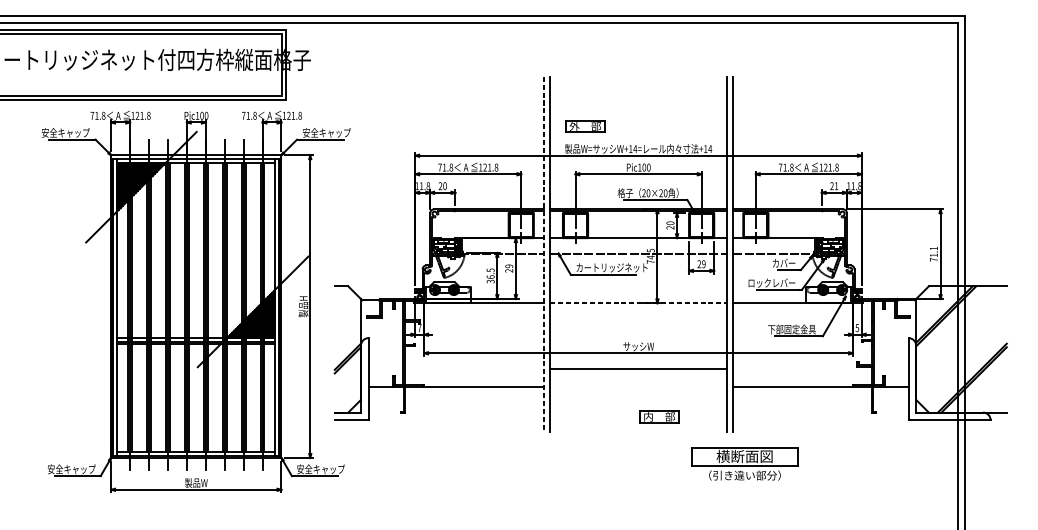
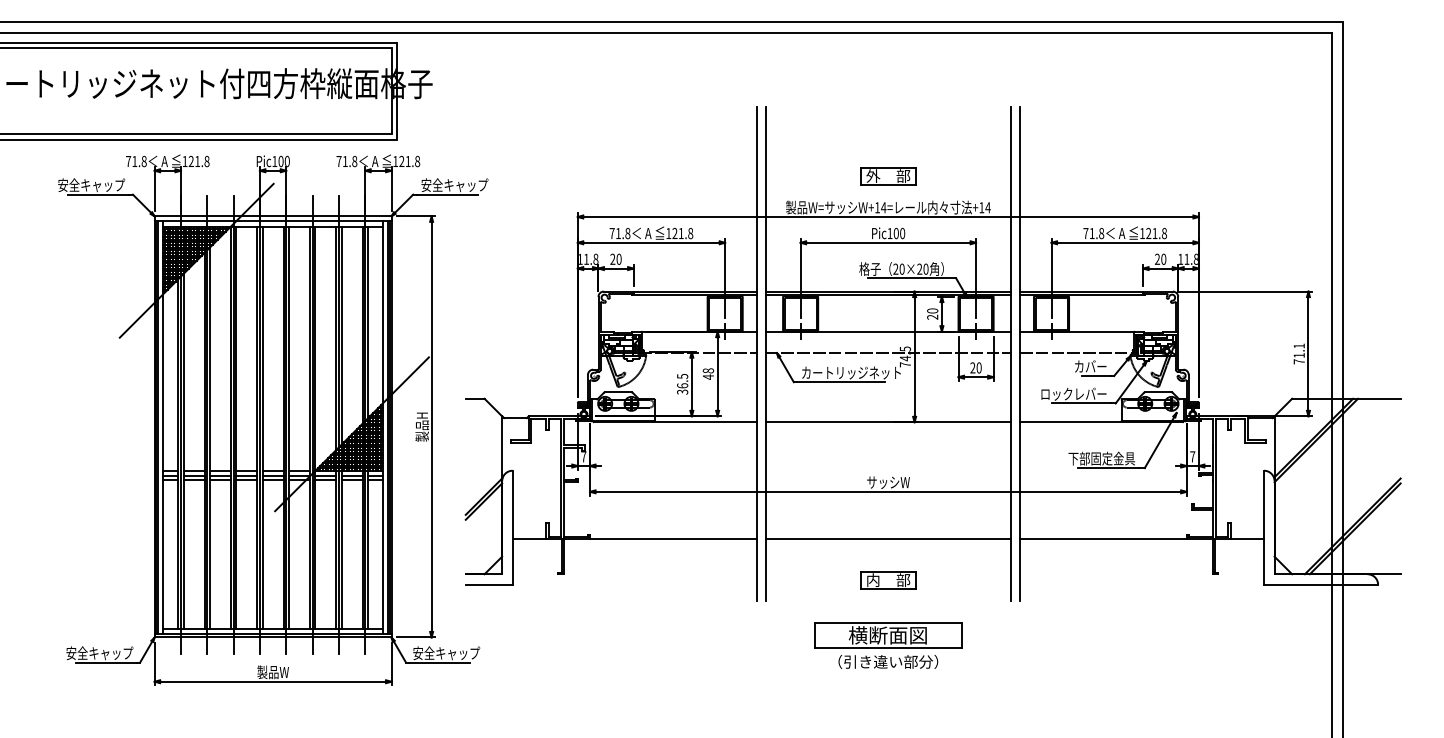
part: (585, 126) -> (888, 176), moved
text: (836, 185) -> (1163, 258), 21 -> 20
line: (543, 253) -> (756, 353), dashed -> solid
text: (703, 263) -> (978, 367), 29 -> 20
text: (508, 268) -> (707, 373), 29 -> 48
line: (638, 303) -> (888, 422), dashed -> solid
text: (857, 327) -> (1192, 456), 5 -> 7
line: (638, 368) -> (888, 539), moved
part: (659, 417) -> (888, 580), moved
part: (745, 463) -> (888, 645), moved

